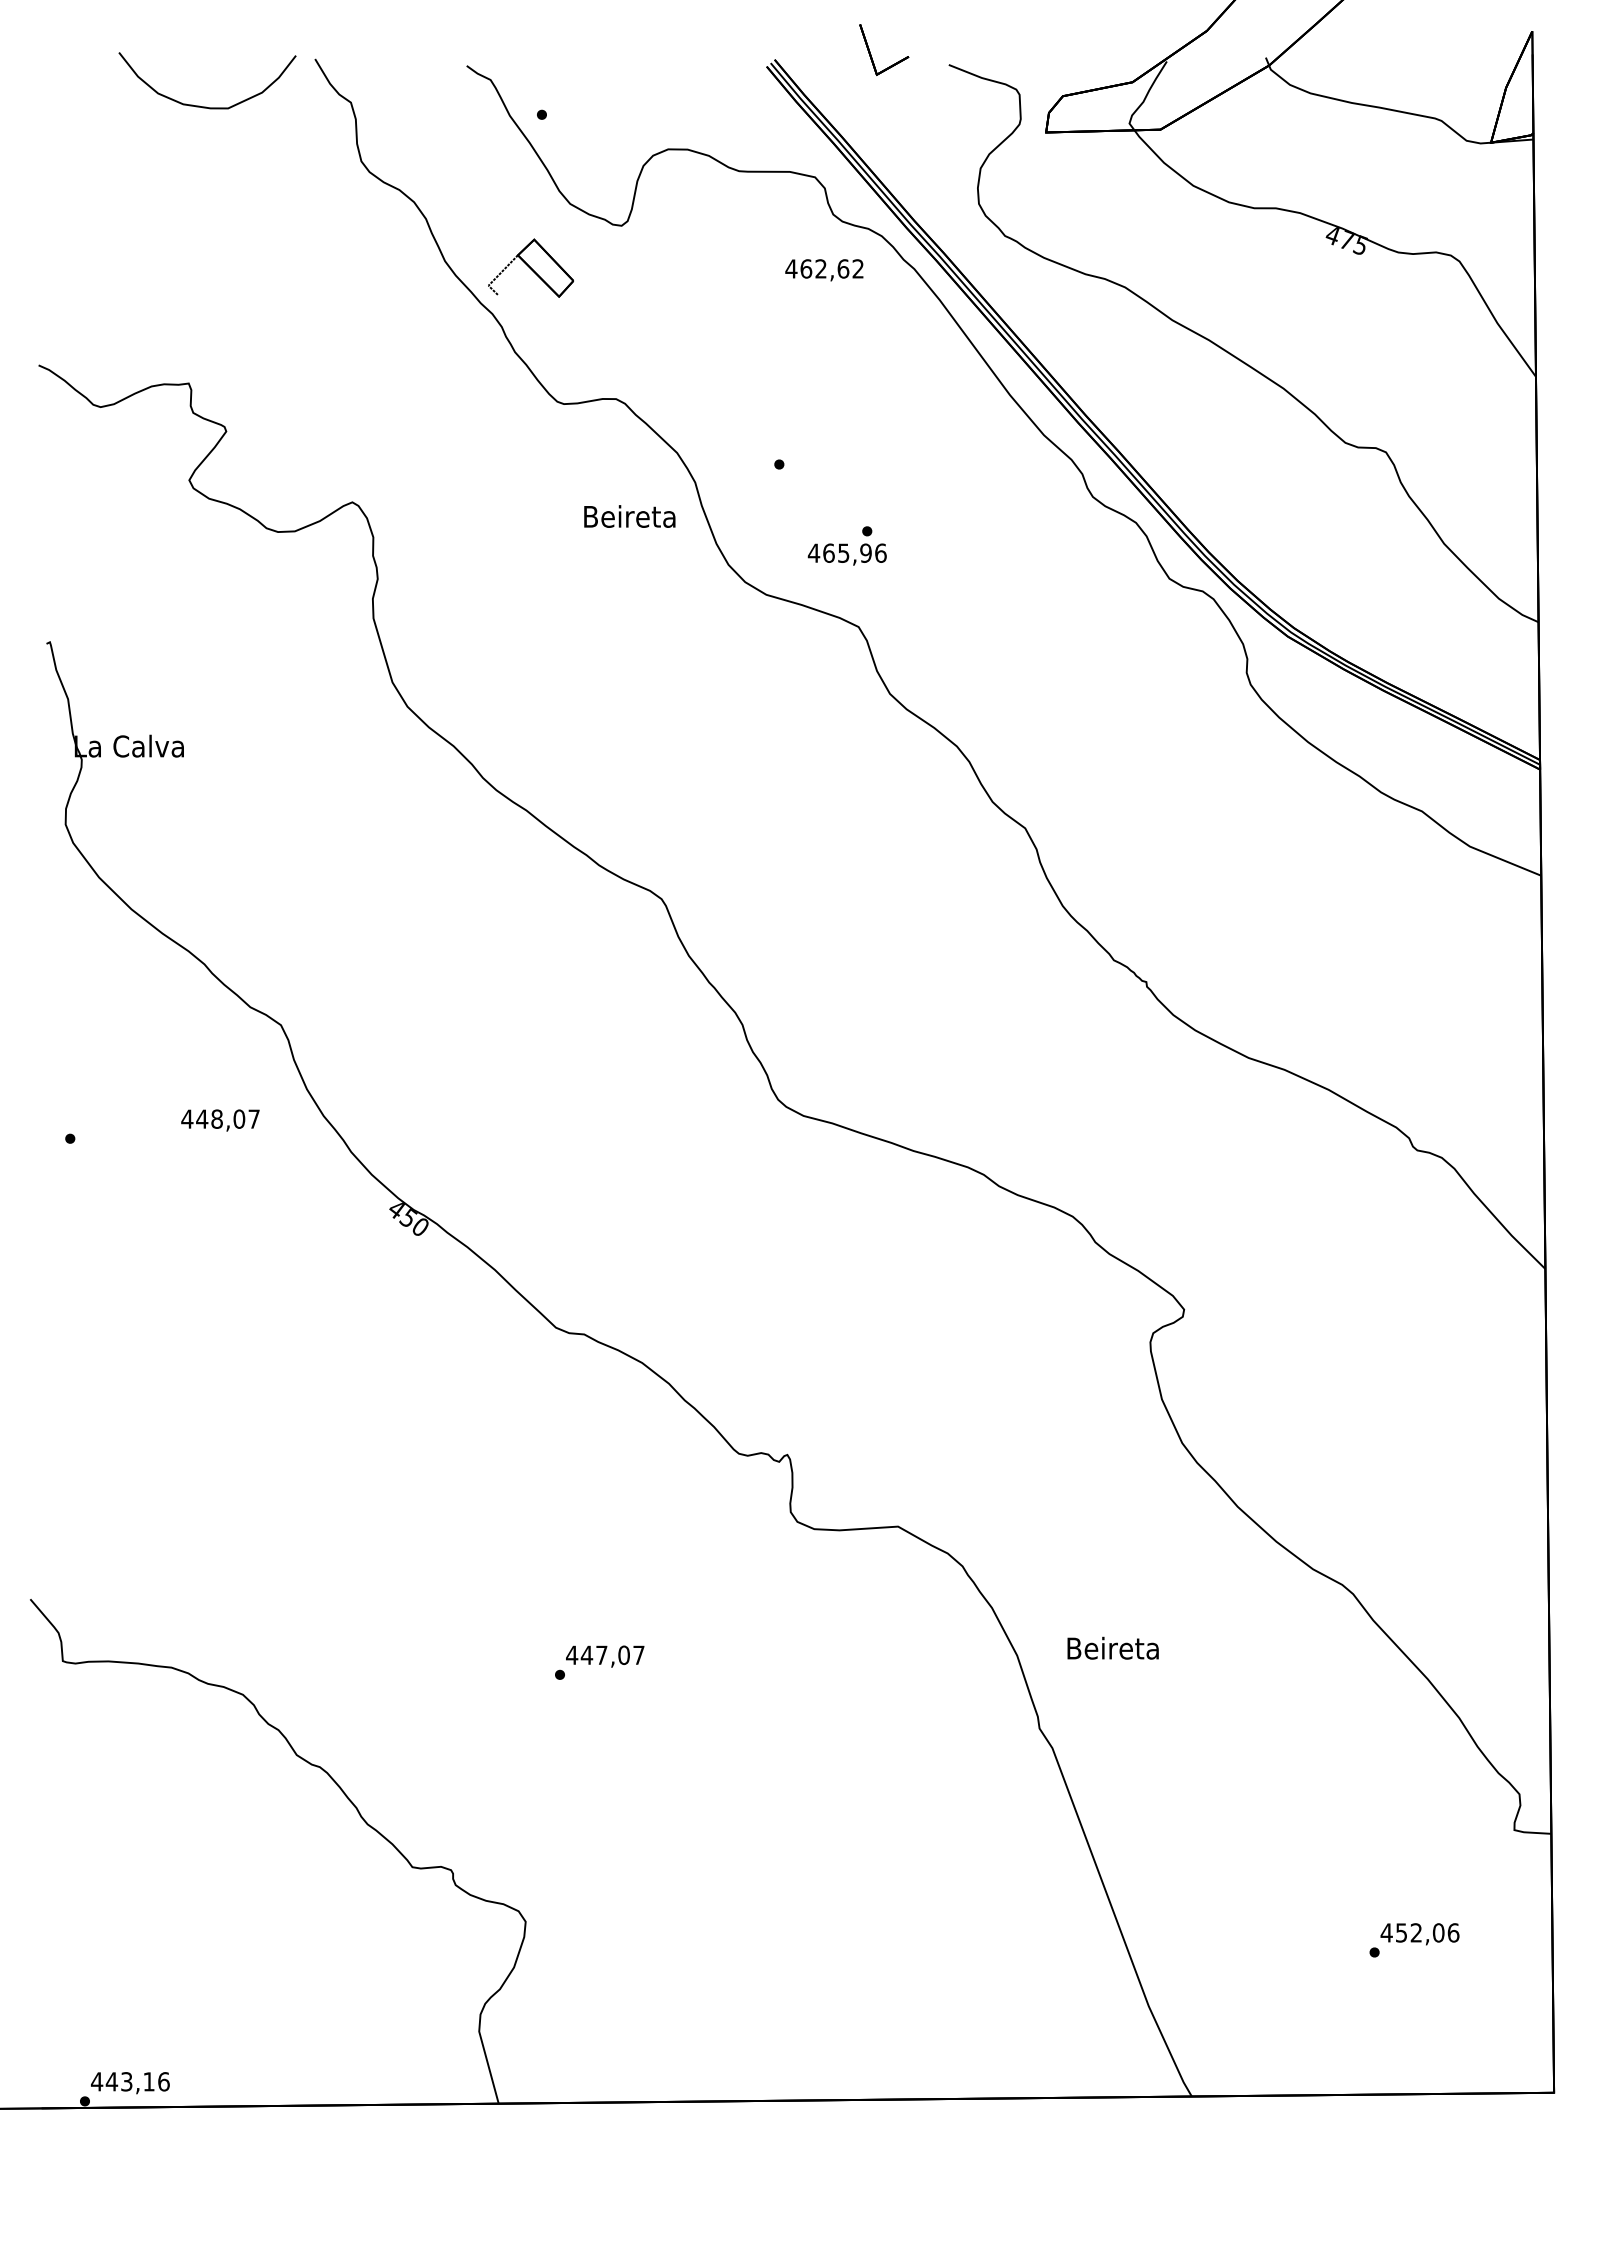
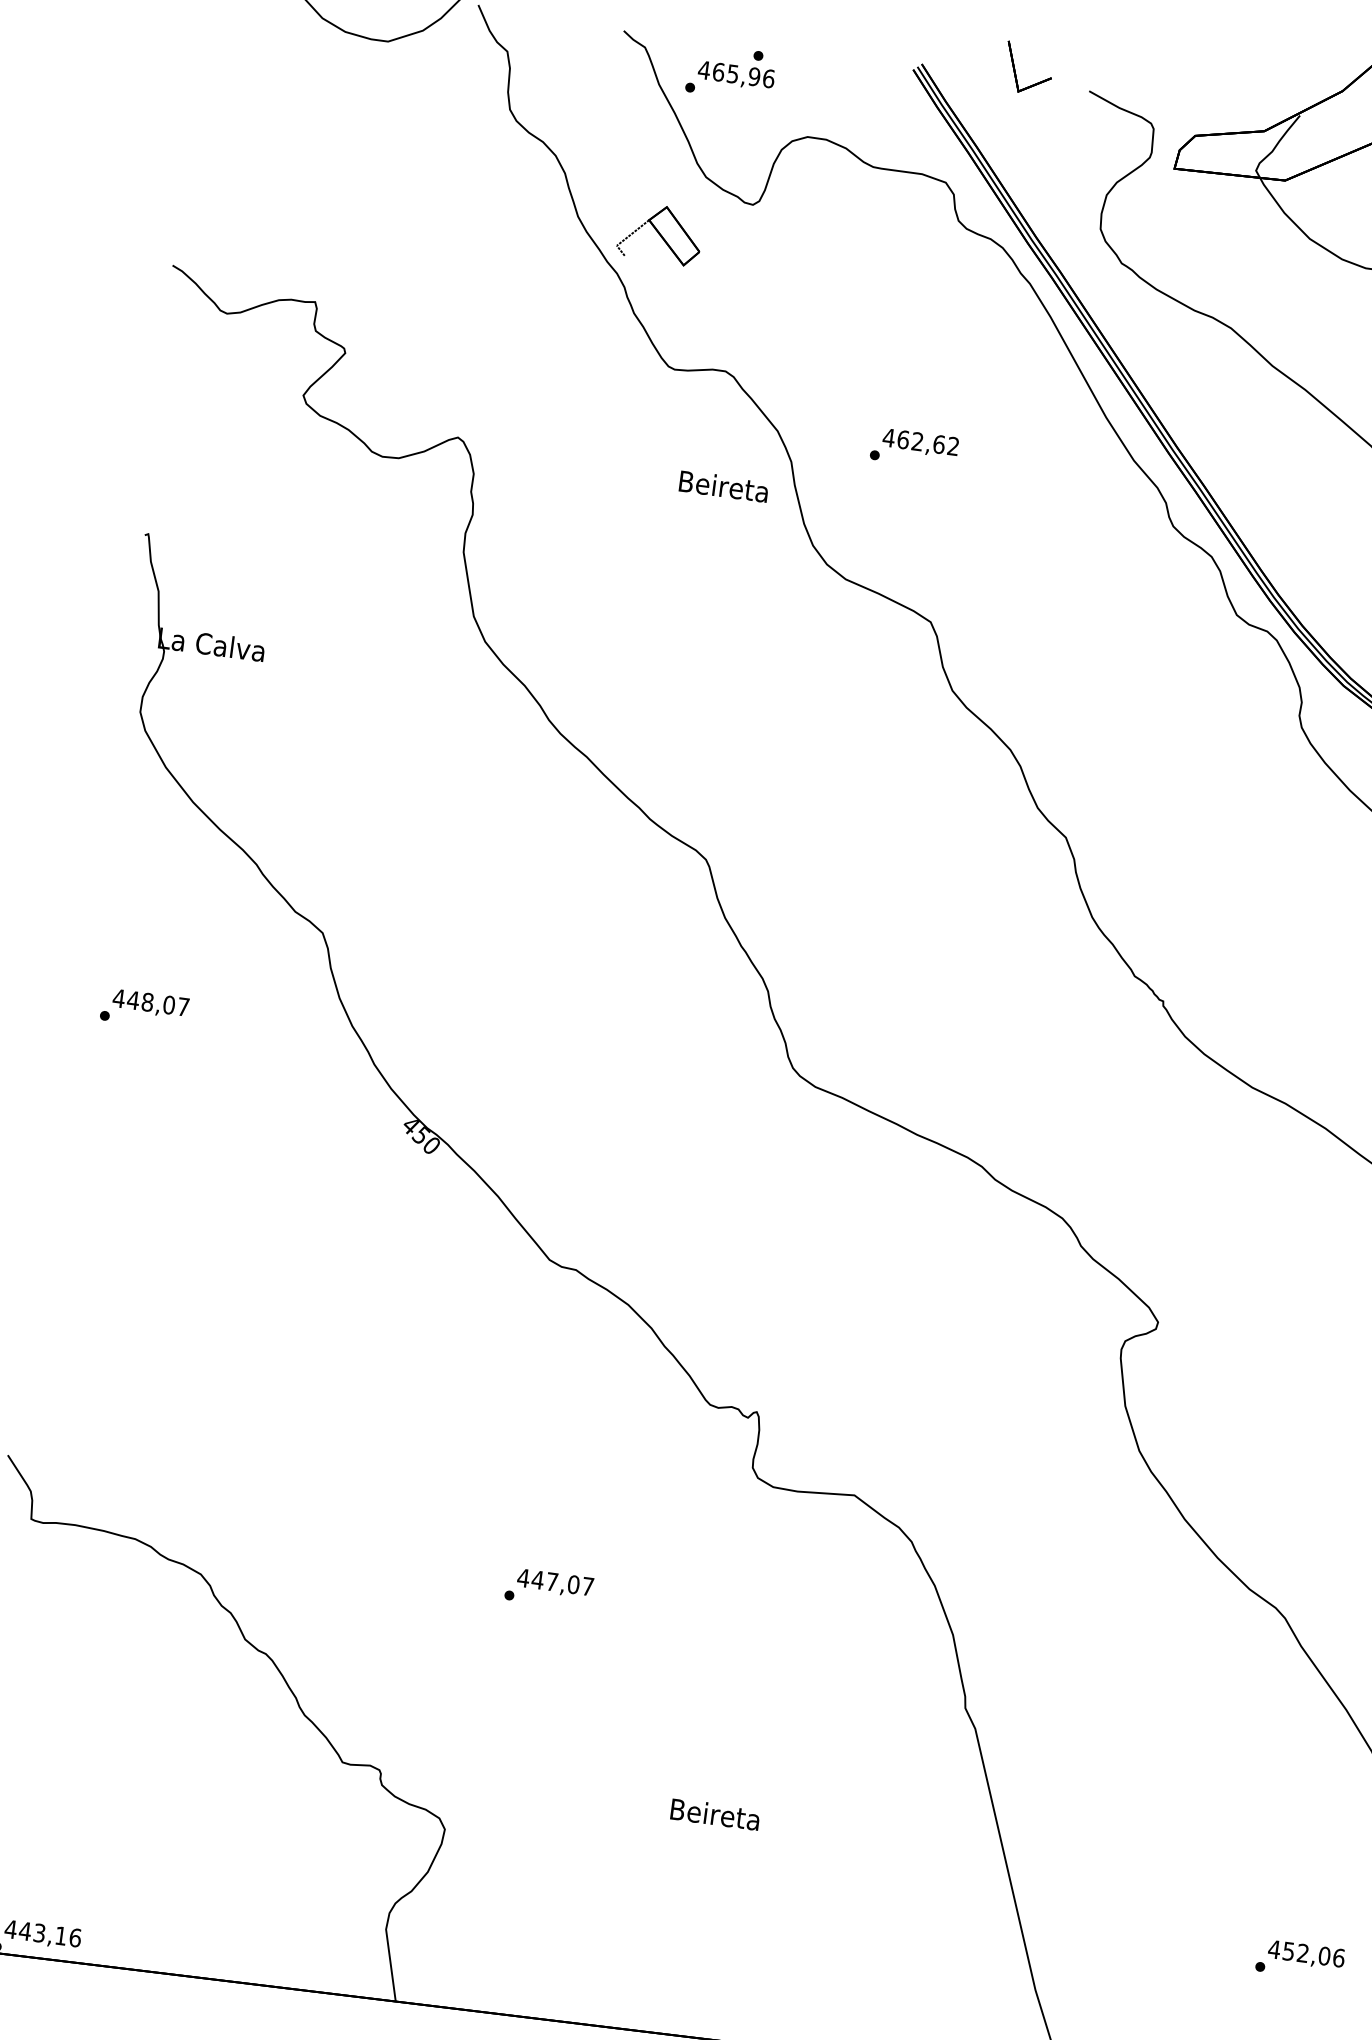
text: (824, 270) -> (920, 443), moved
text: (846, 545) -> (736, 66), moved
text: (220, 1120) -> (150, 1004), moved
text: (1112, 1647) -> (714, 1813), moved

